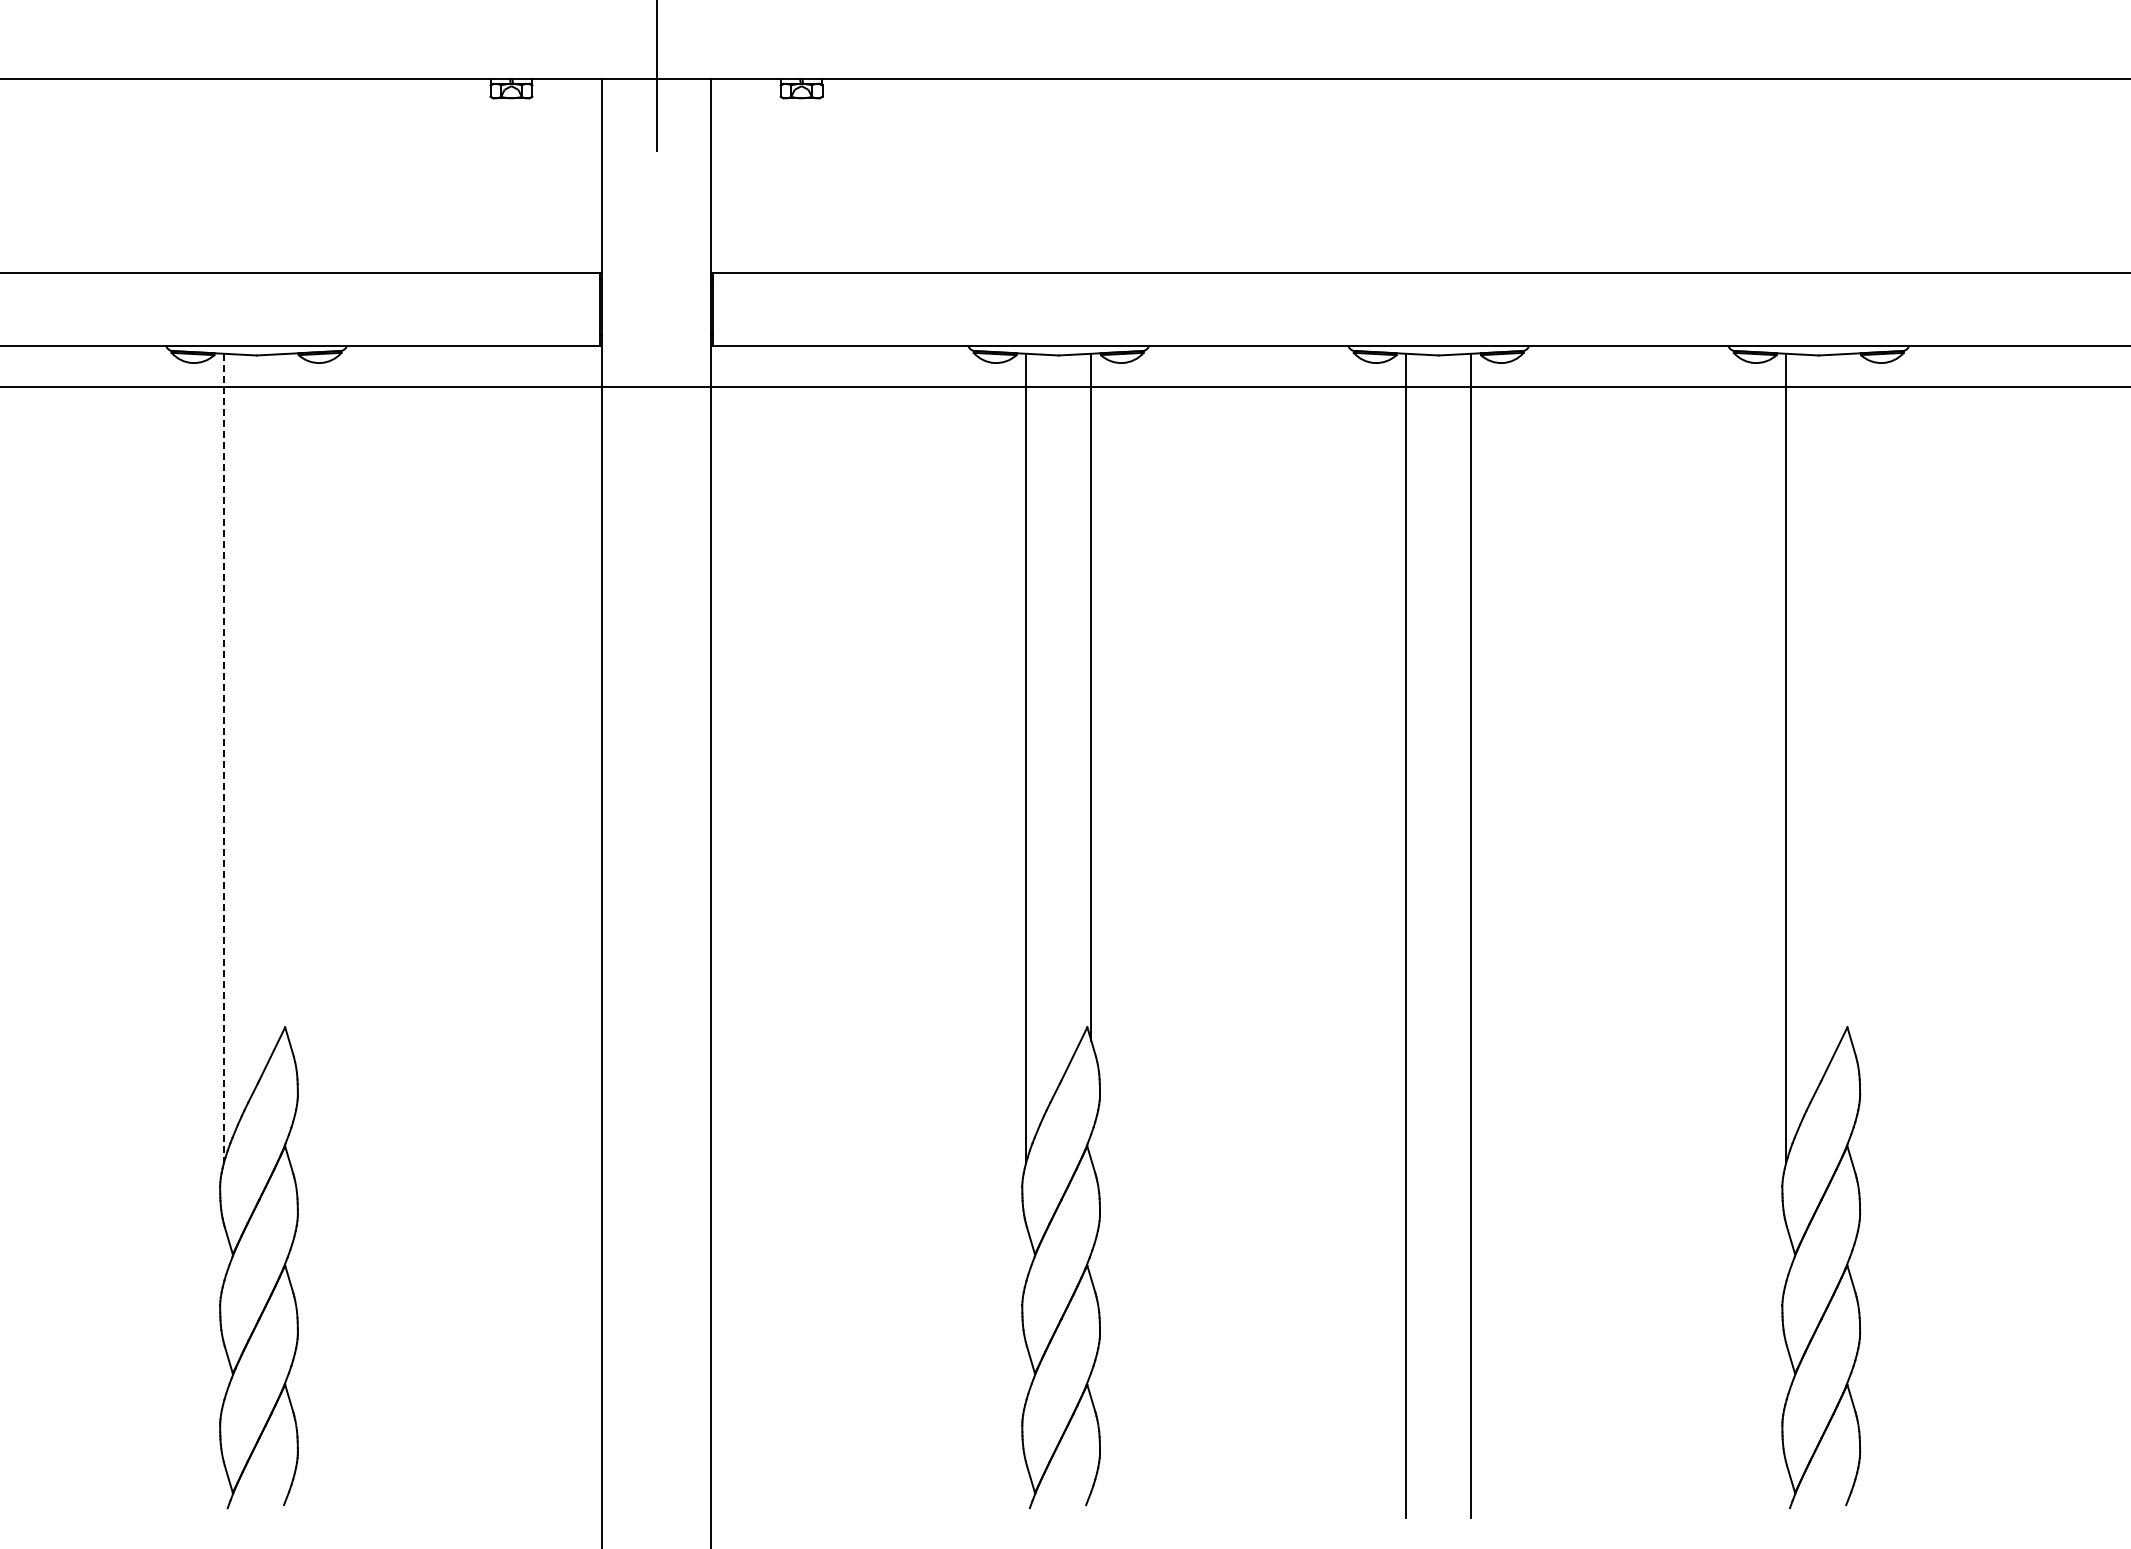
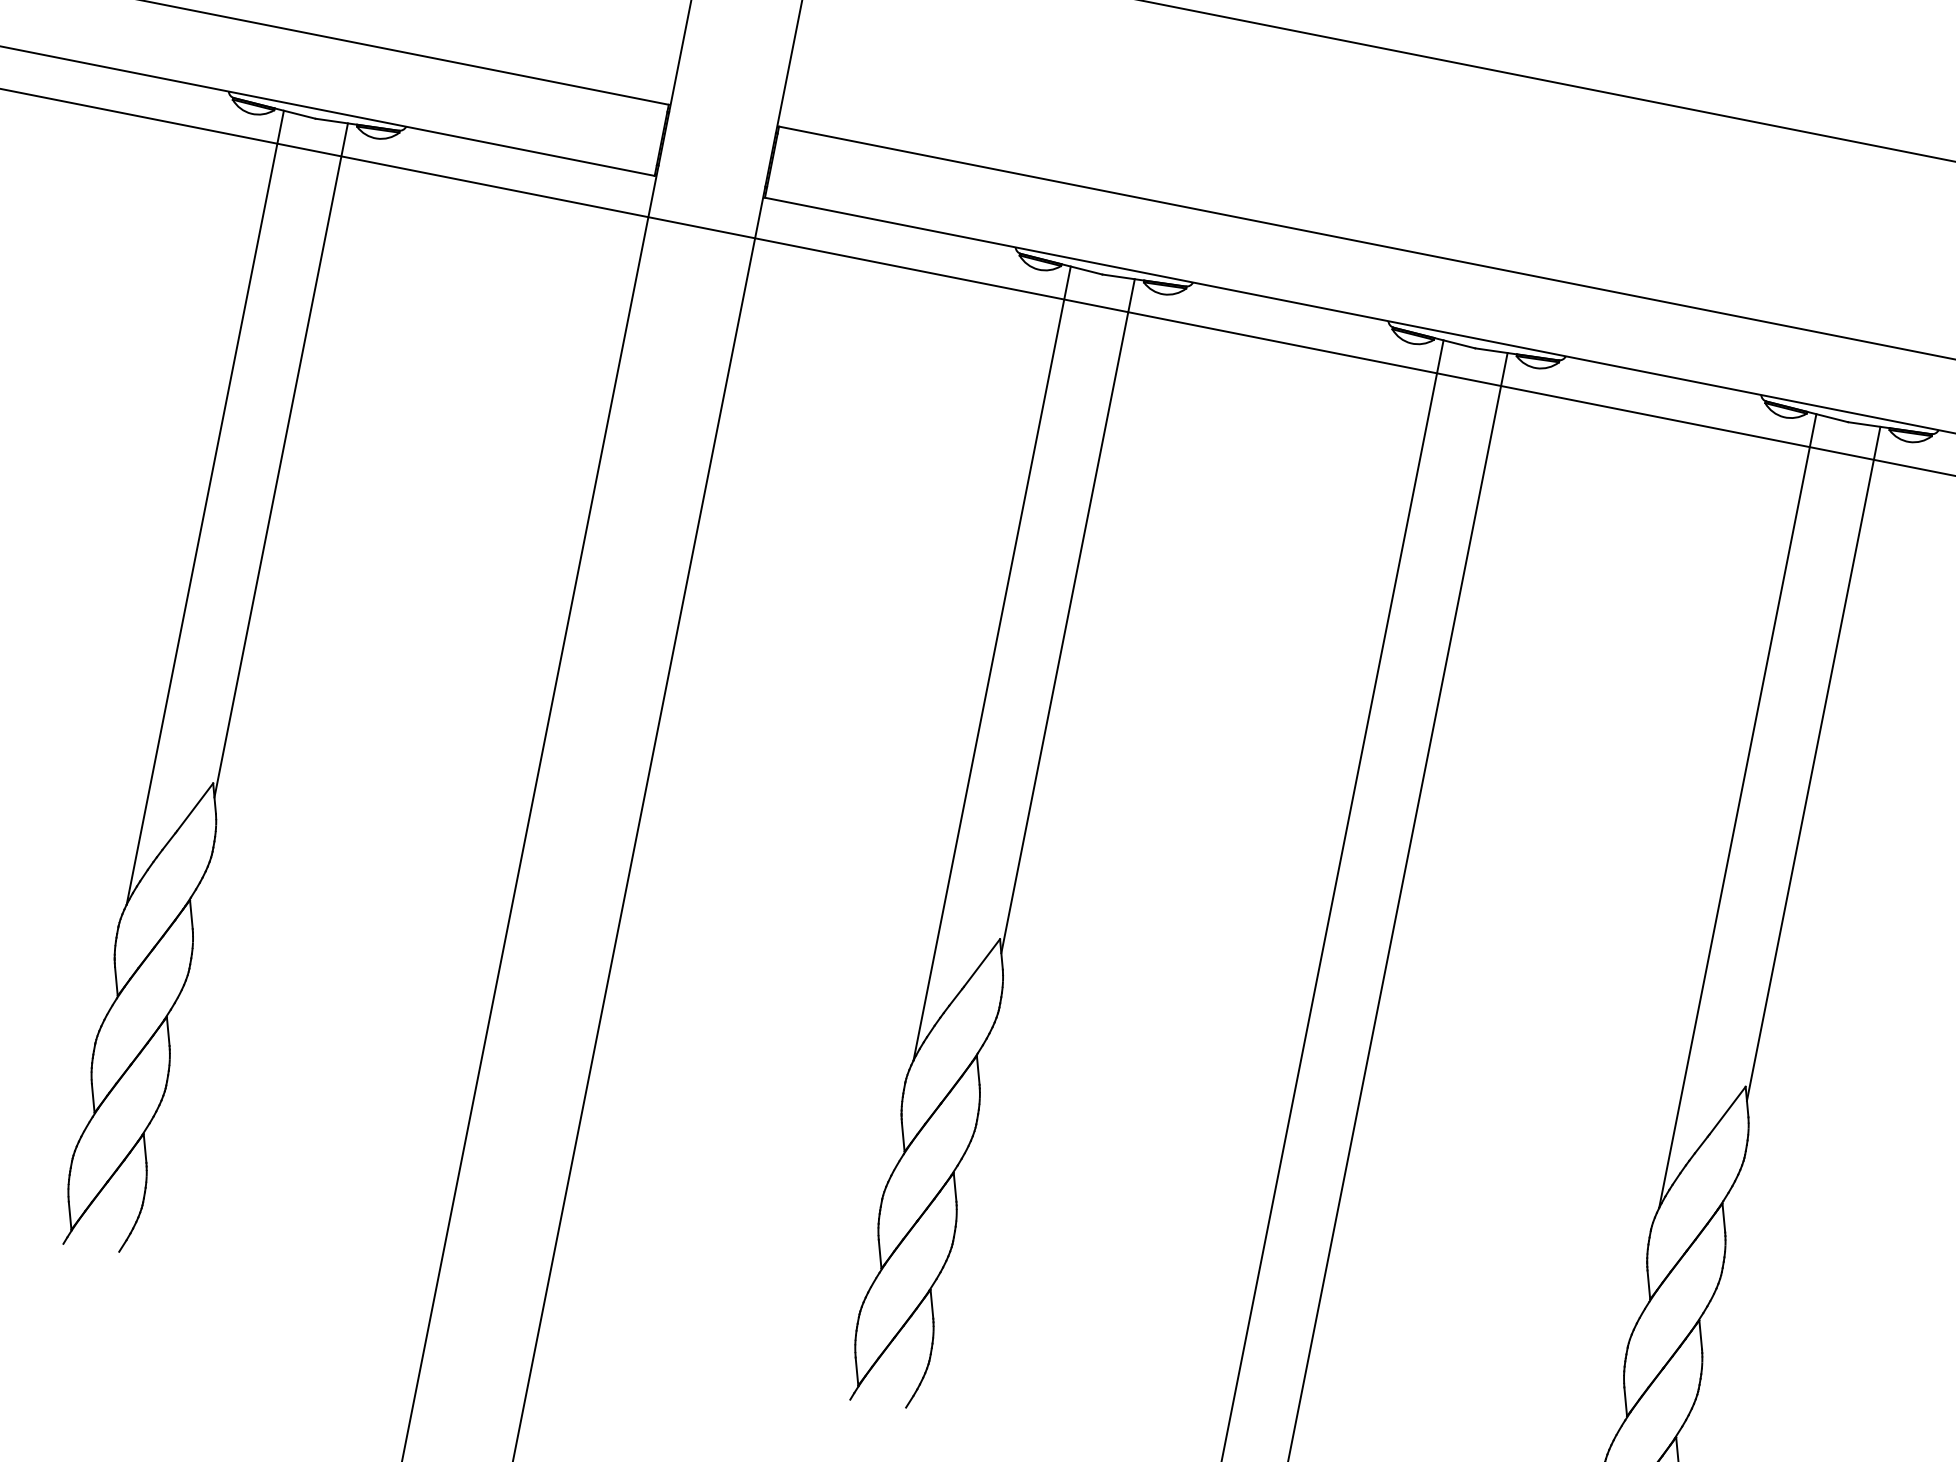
line: (289, 696) -> (281, 459), added
line: (1851, 696) -> (1813, 763), added
line: (223, 758) -> (204, 507), dashed -> solid

